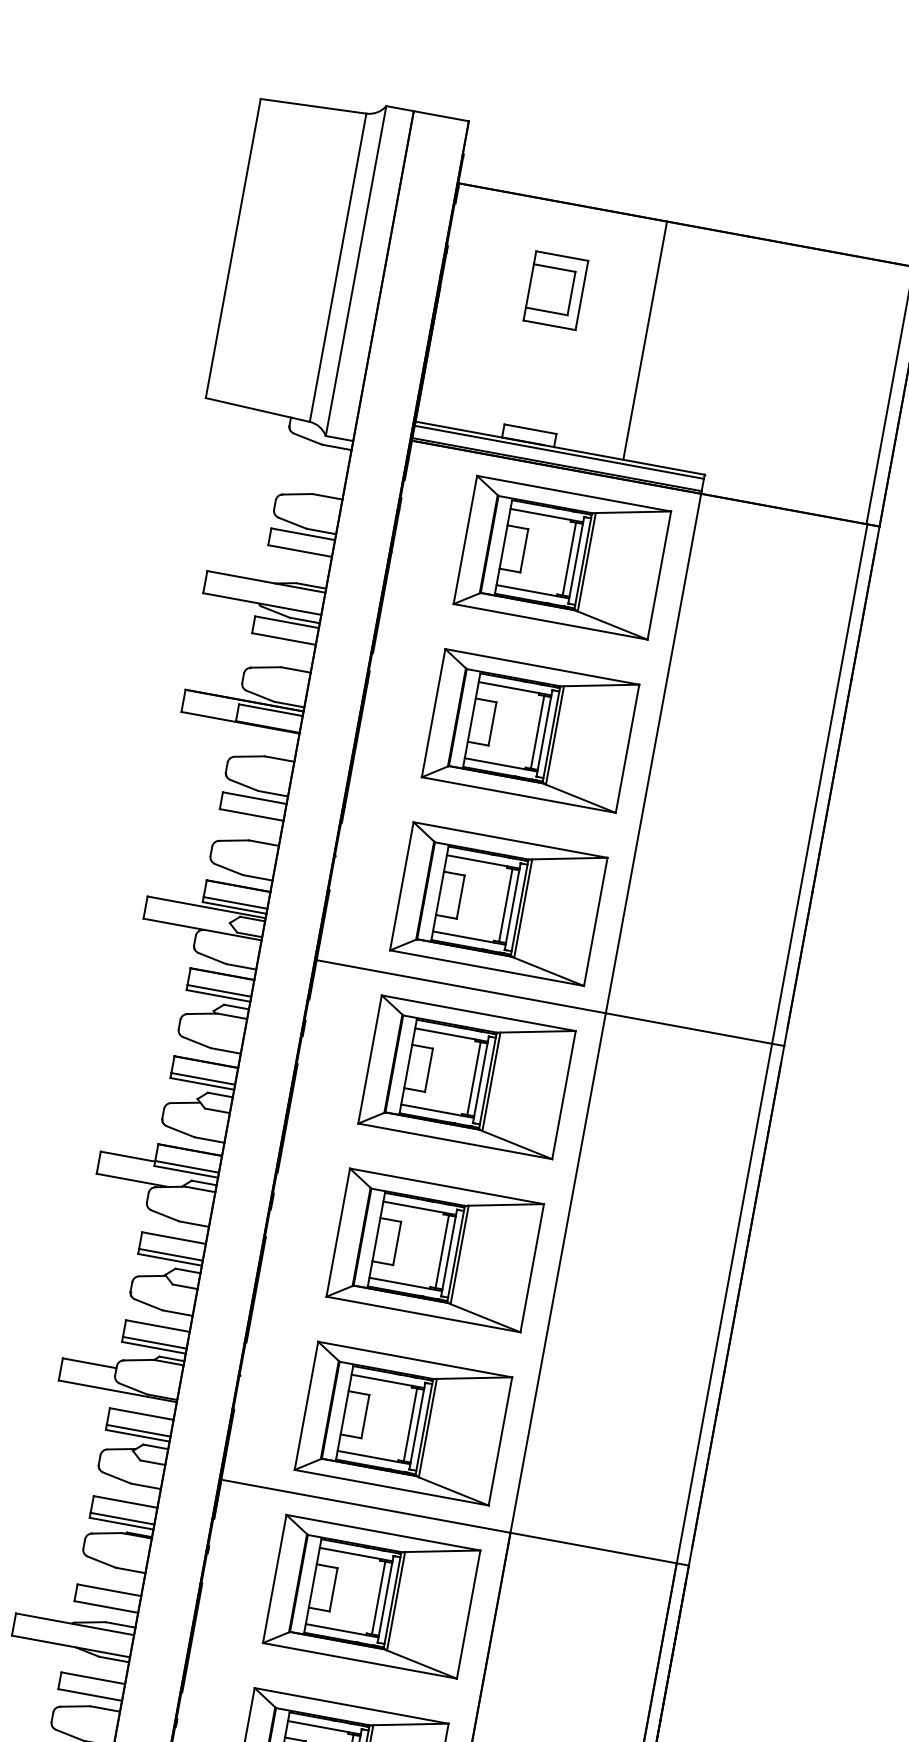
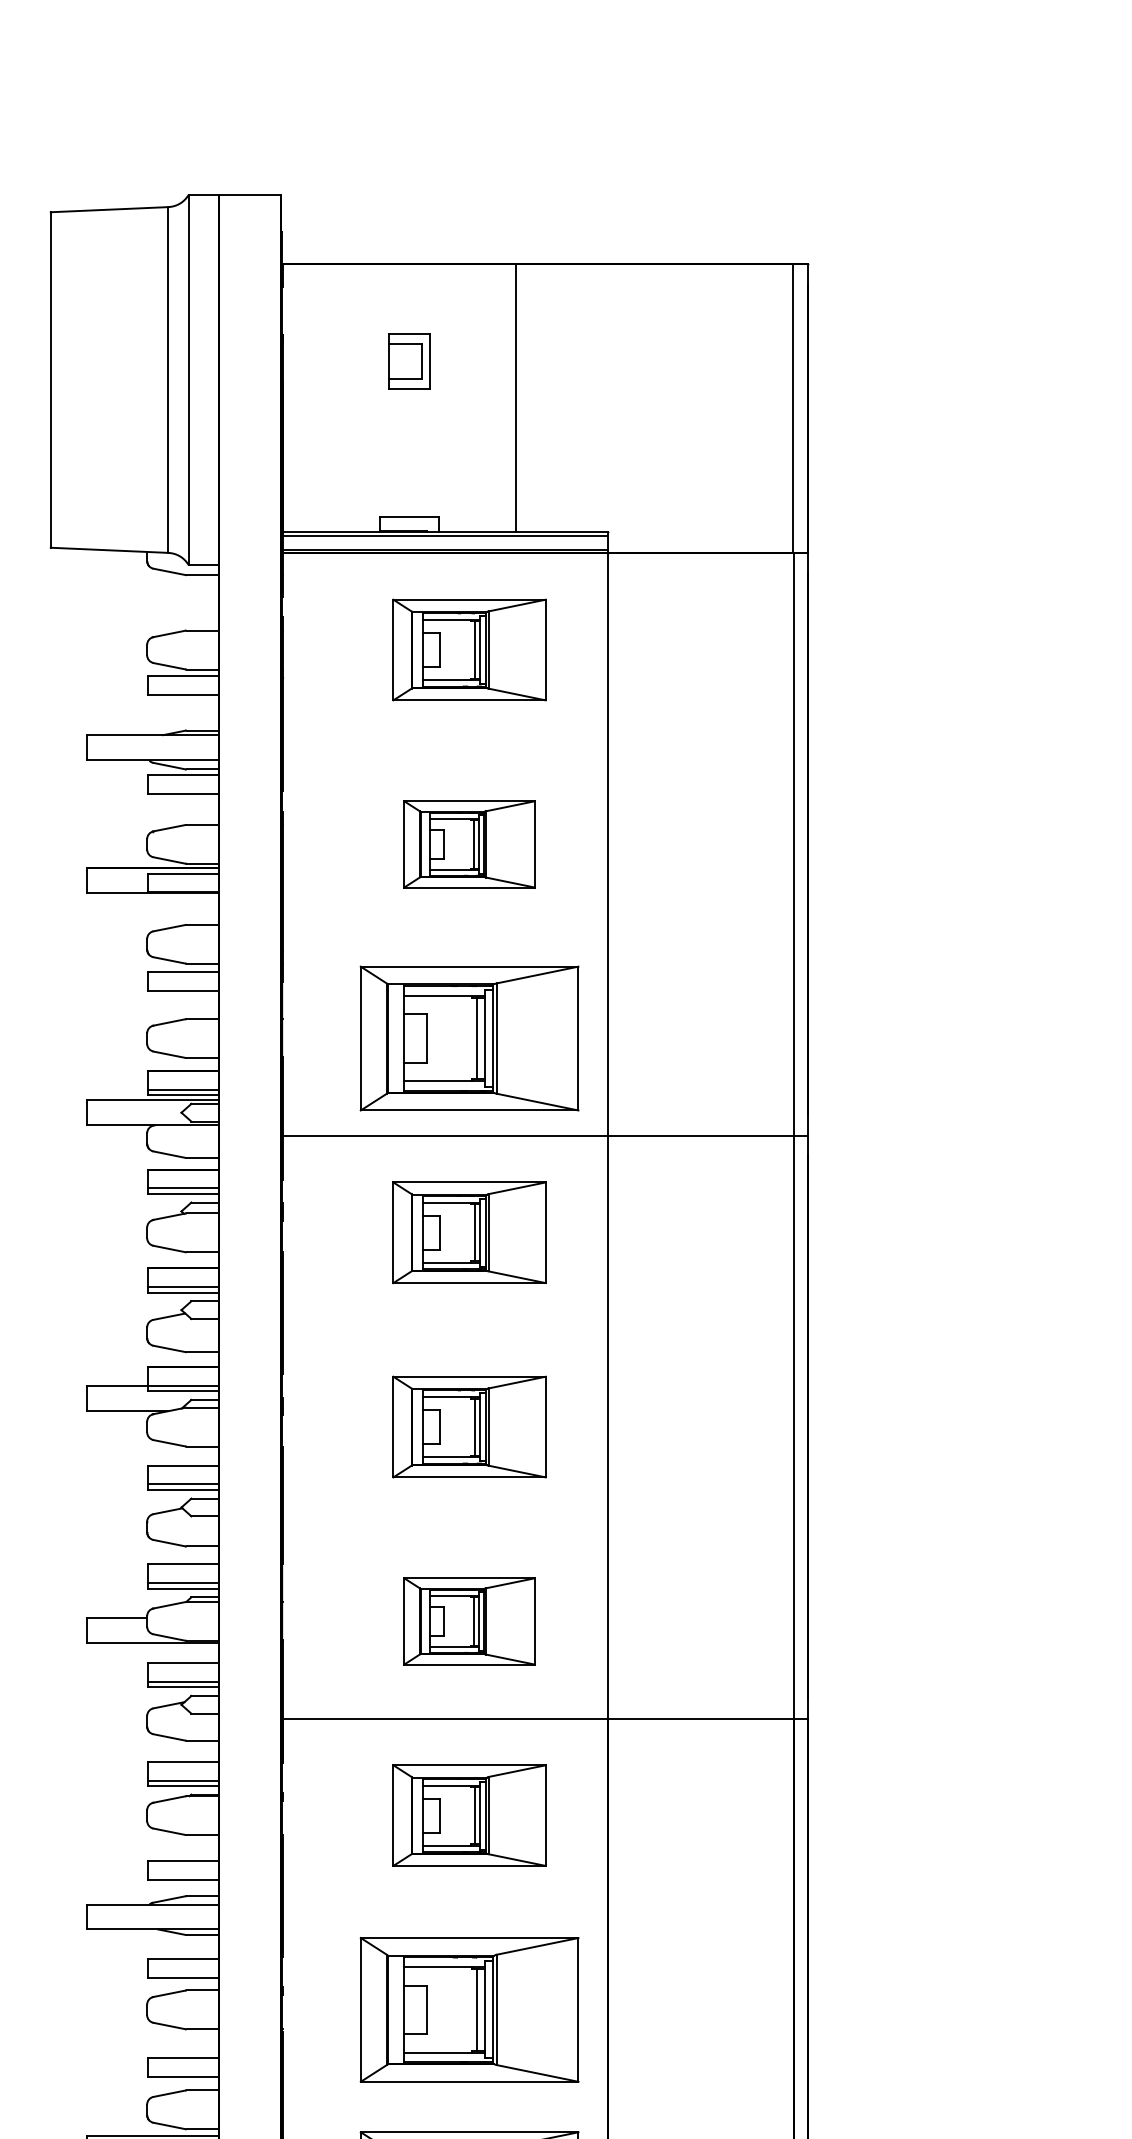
part: (556, 290) -> (409, 361), size x0.7
part: (562, 557) -> (469, 649), size x0.7
part: (530, 731) -> (469, 844), size x0.6
part: (466, 1076) -> (469, 1232), size x0.7
part: (435, 1249) -> (469, 1426), size x0.7
part: (403, 1423) -> (469, 1621), size x0.6
part: (371, 1596) -> (469, 1815), size x0.7

